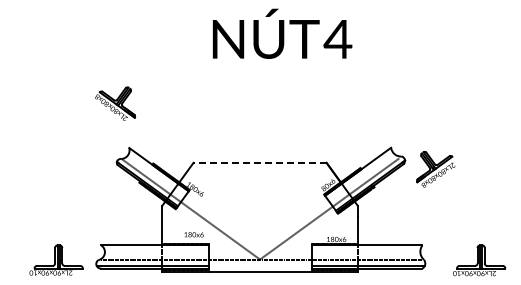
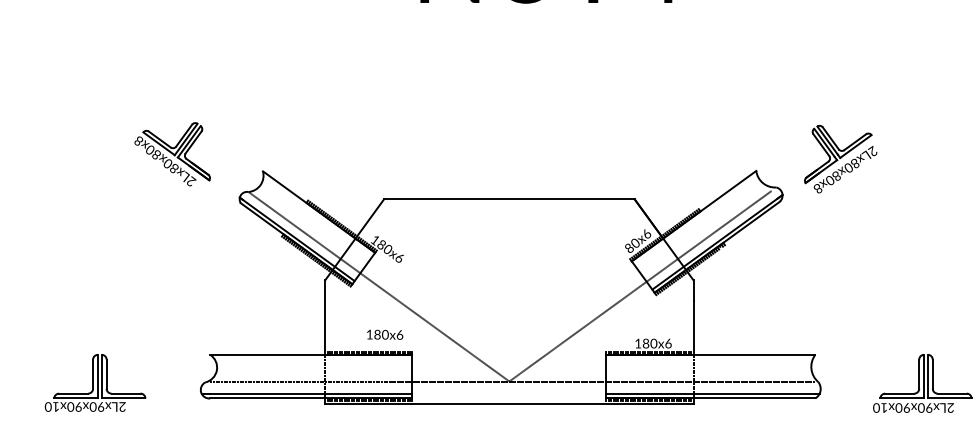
part: (115, 103) -> (172, 153), moved
line: (260, 162) -> (510, 198), dashed -> solid
part: (435, 169) -> (839, 159), moved
part: (56, 259) -> (95, 381), moved

